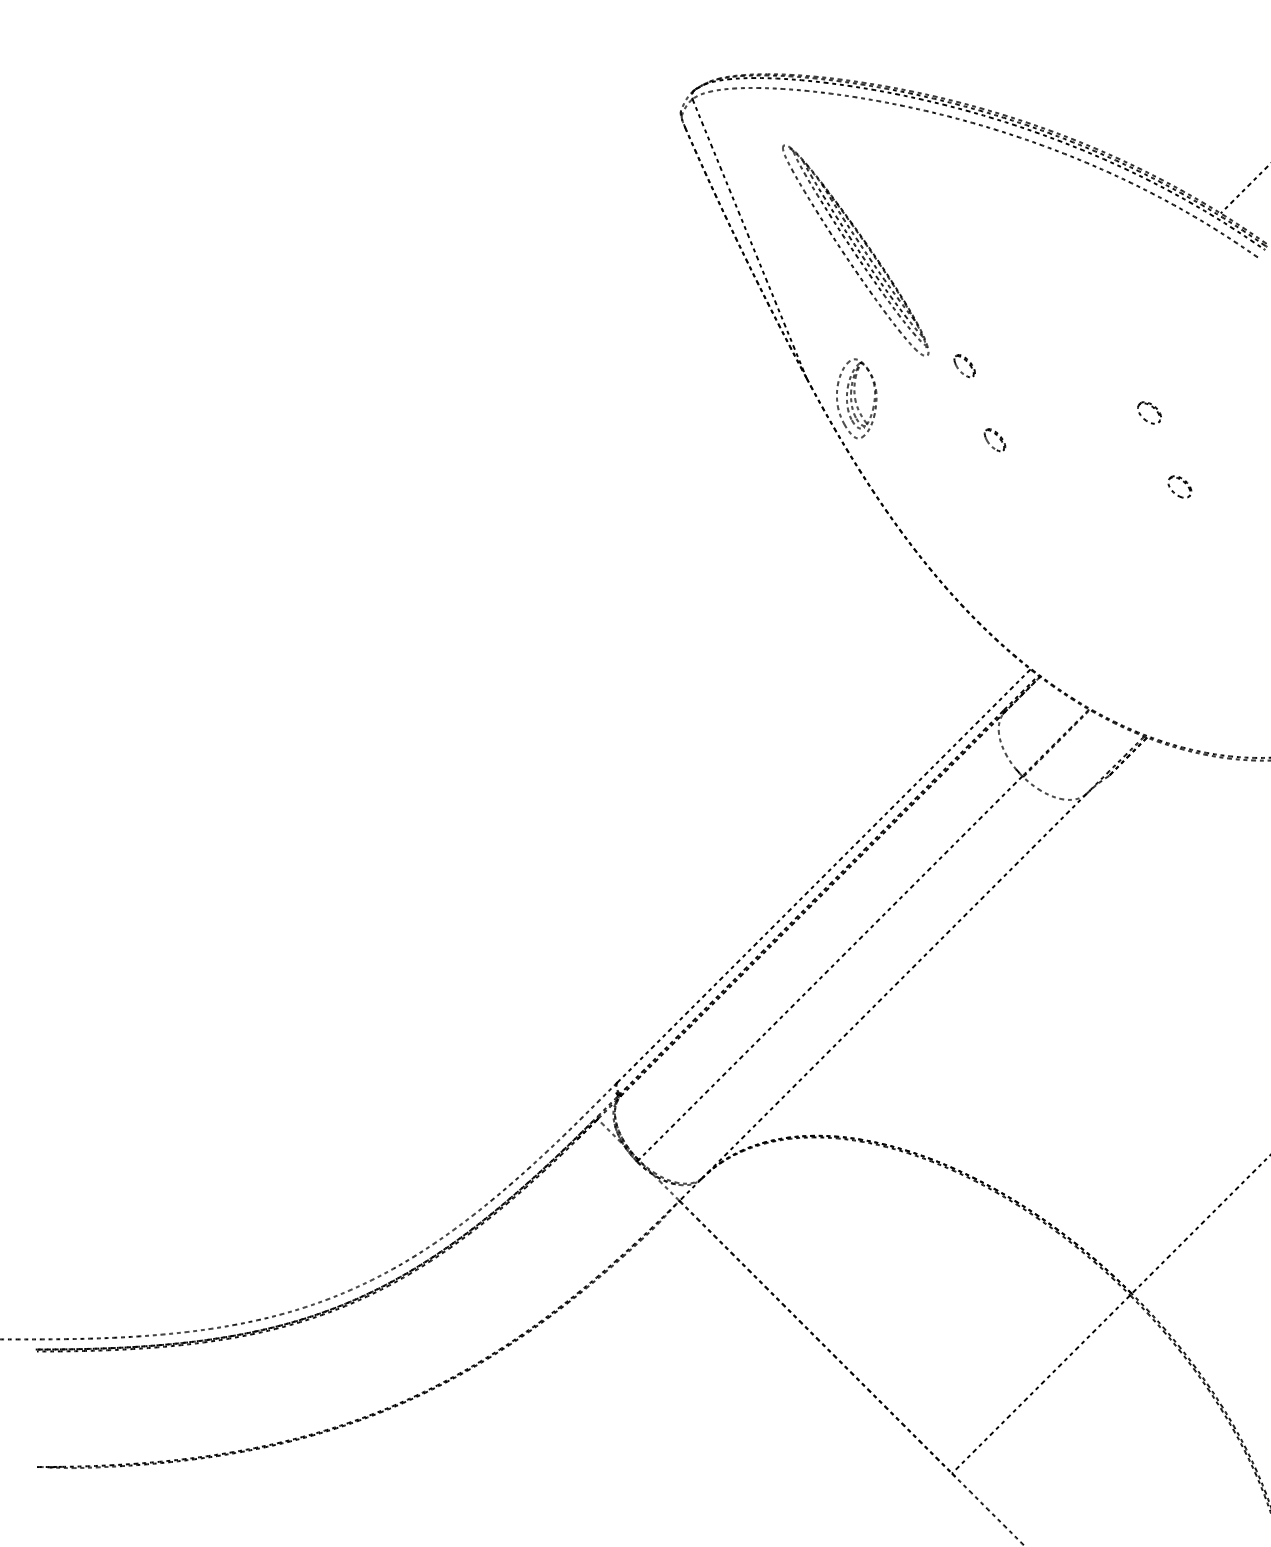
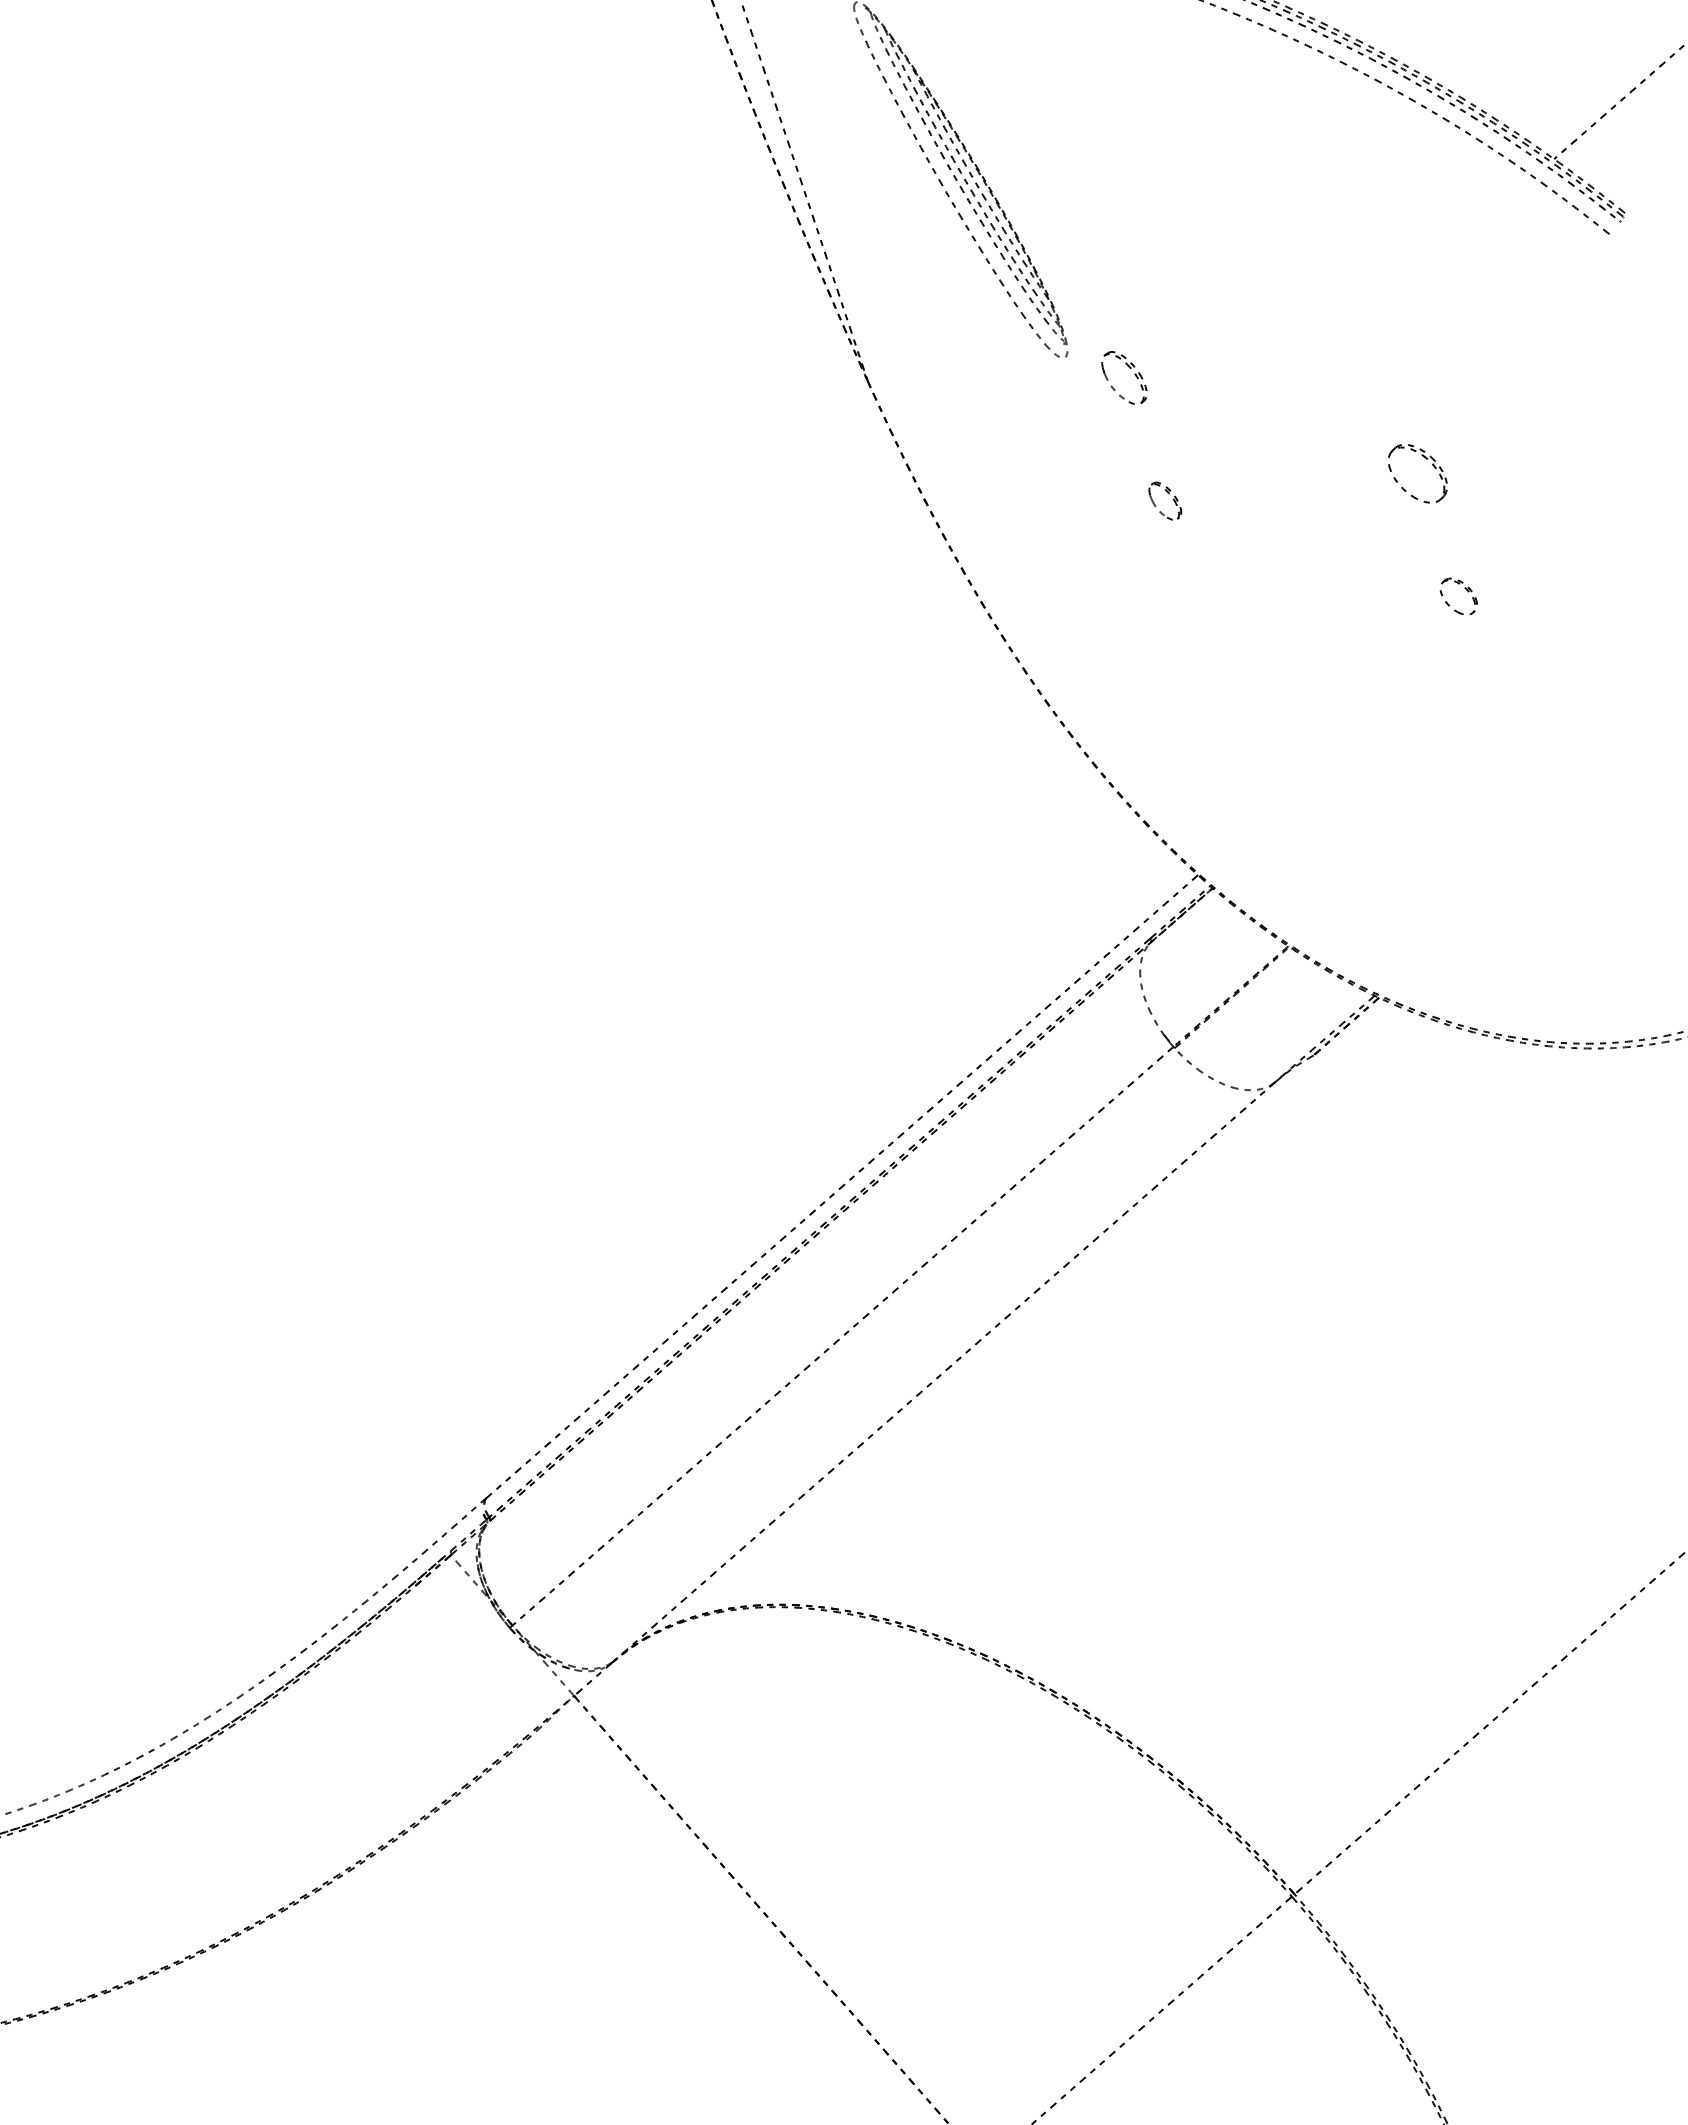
part: (964, 366) -> (1123, 378), size x1.4
part: (856, 398) -> (946, 418), removed
part: (1149, 412) -> (1417, 473), size x1.6

